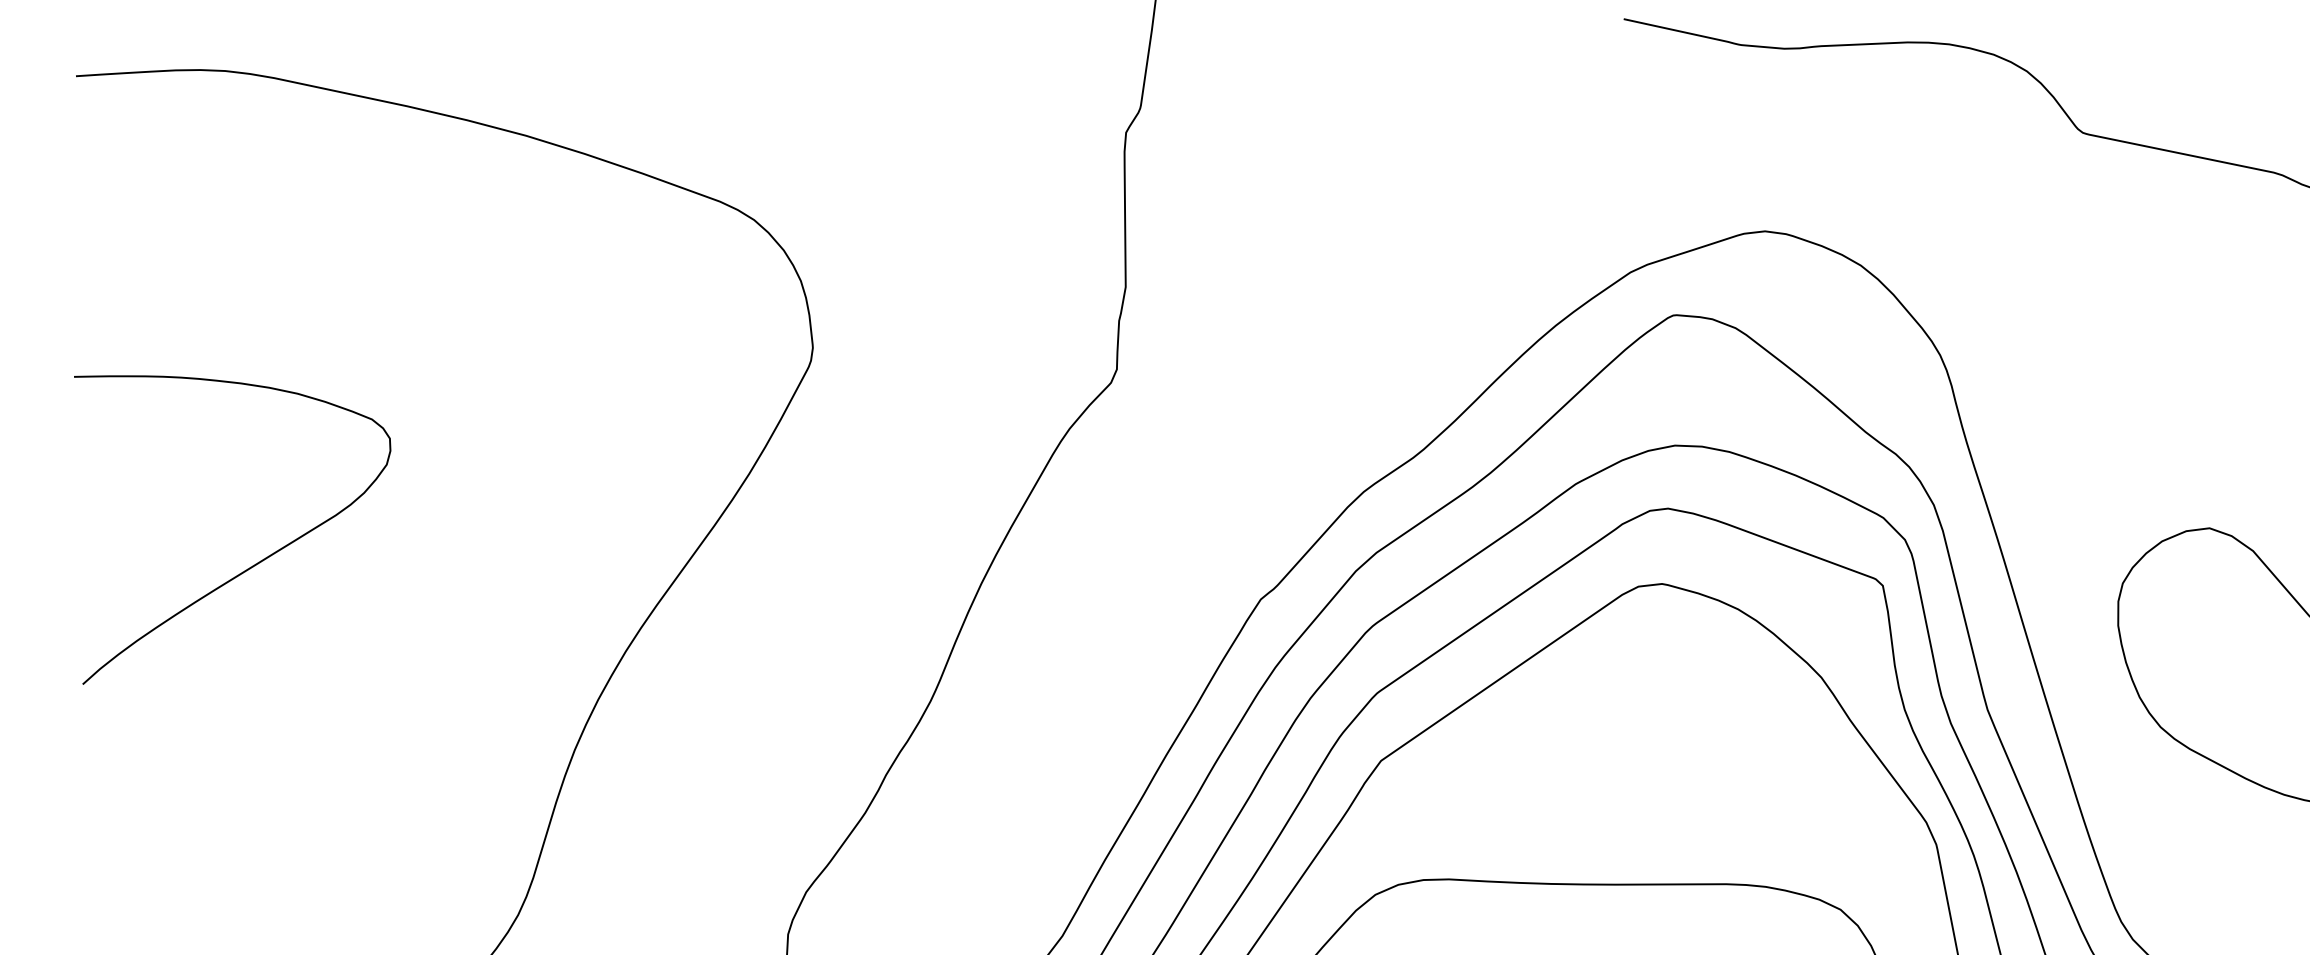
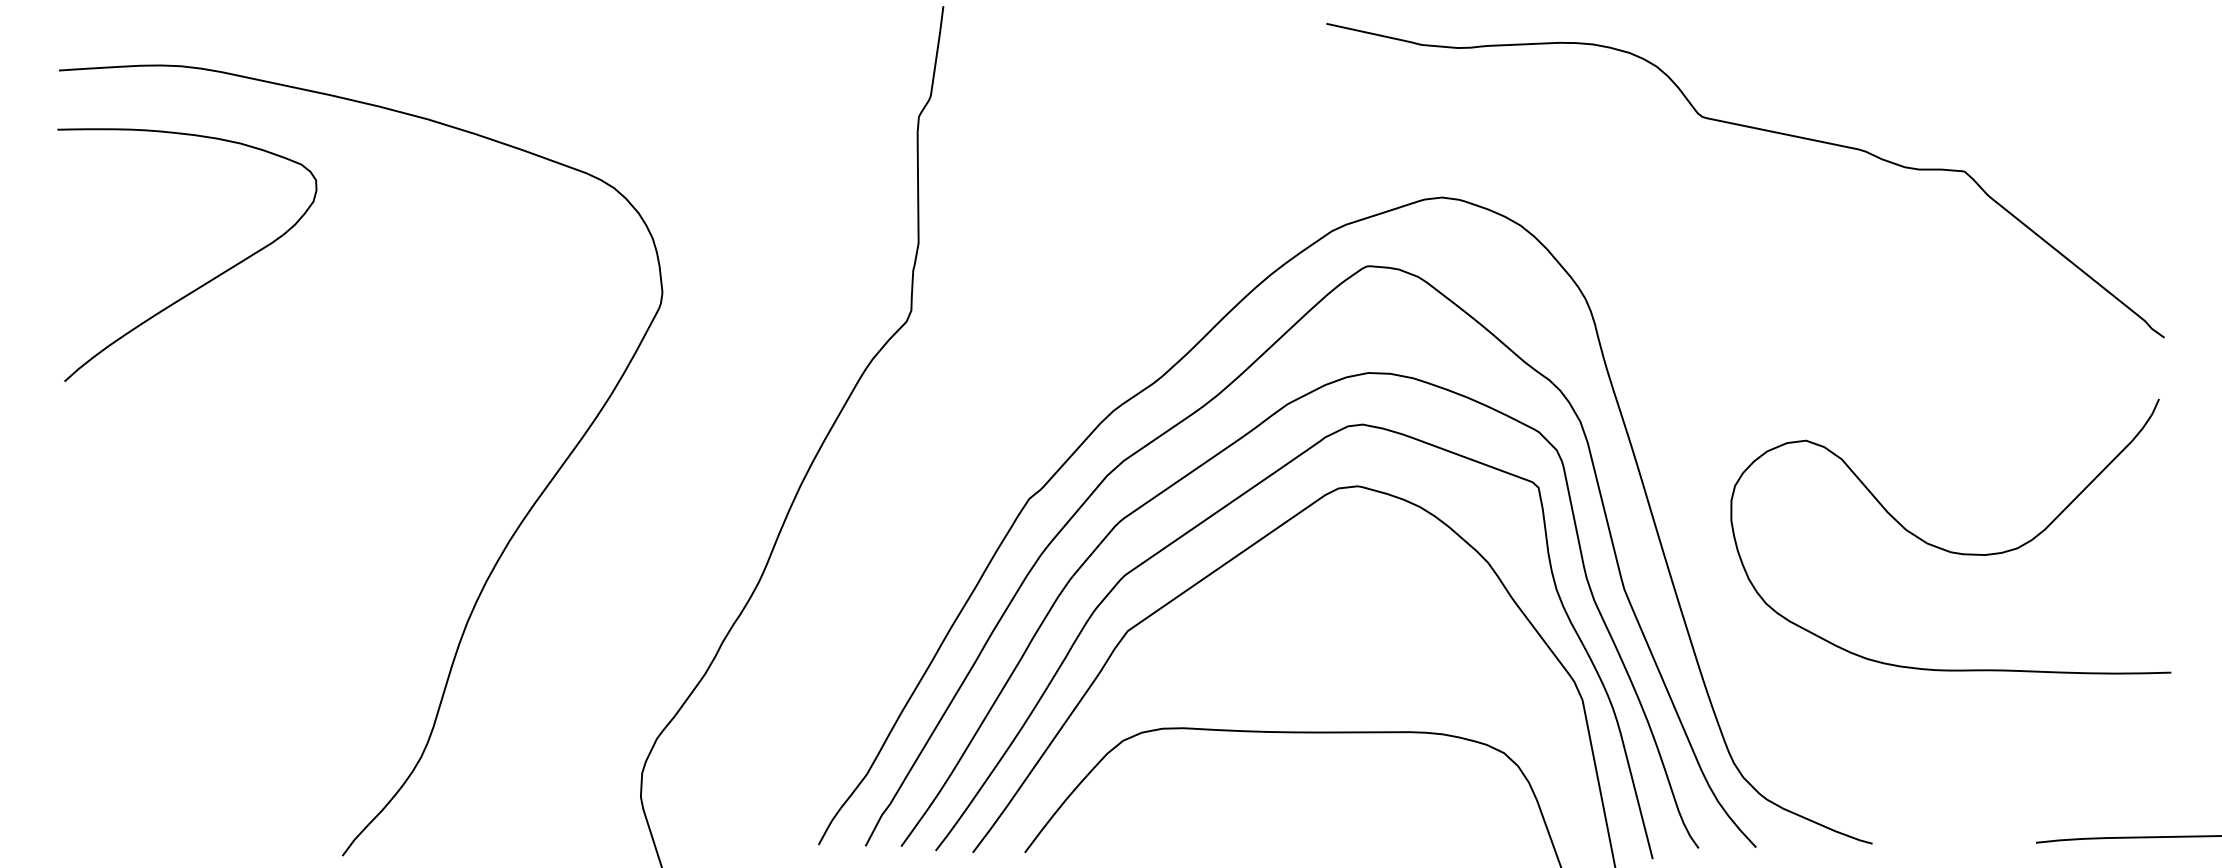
curve: (254, 563) -> (205, 282), moved

